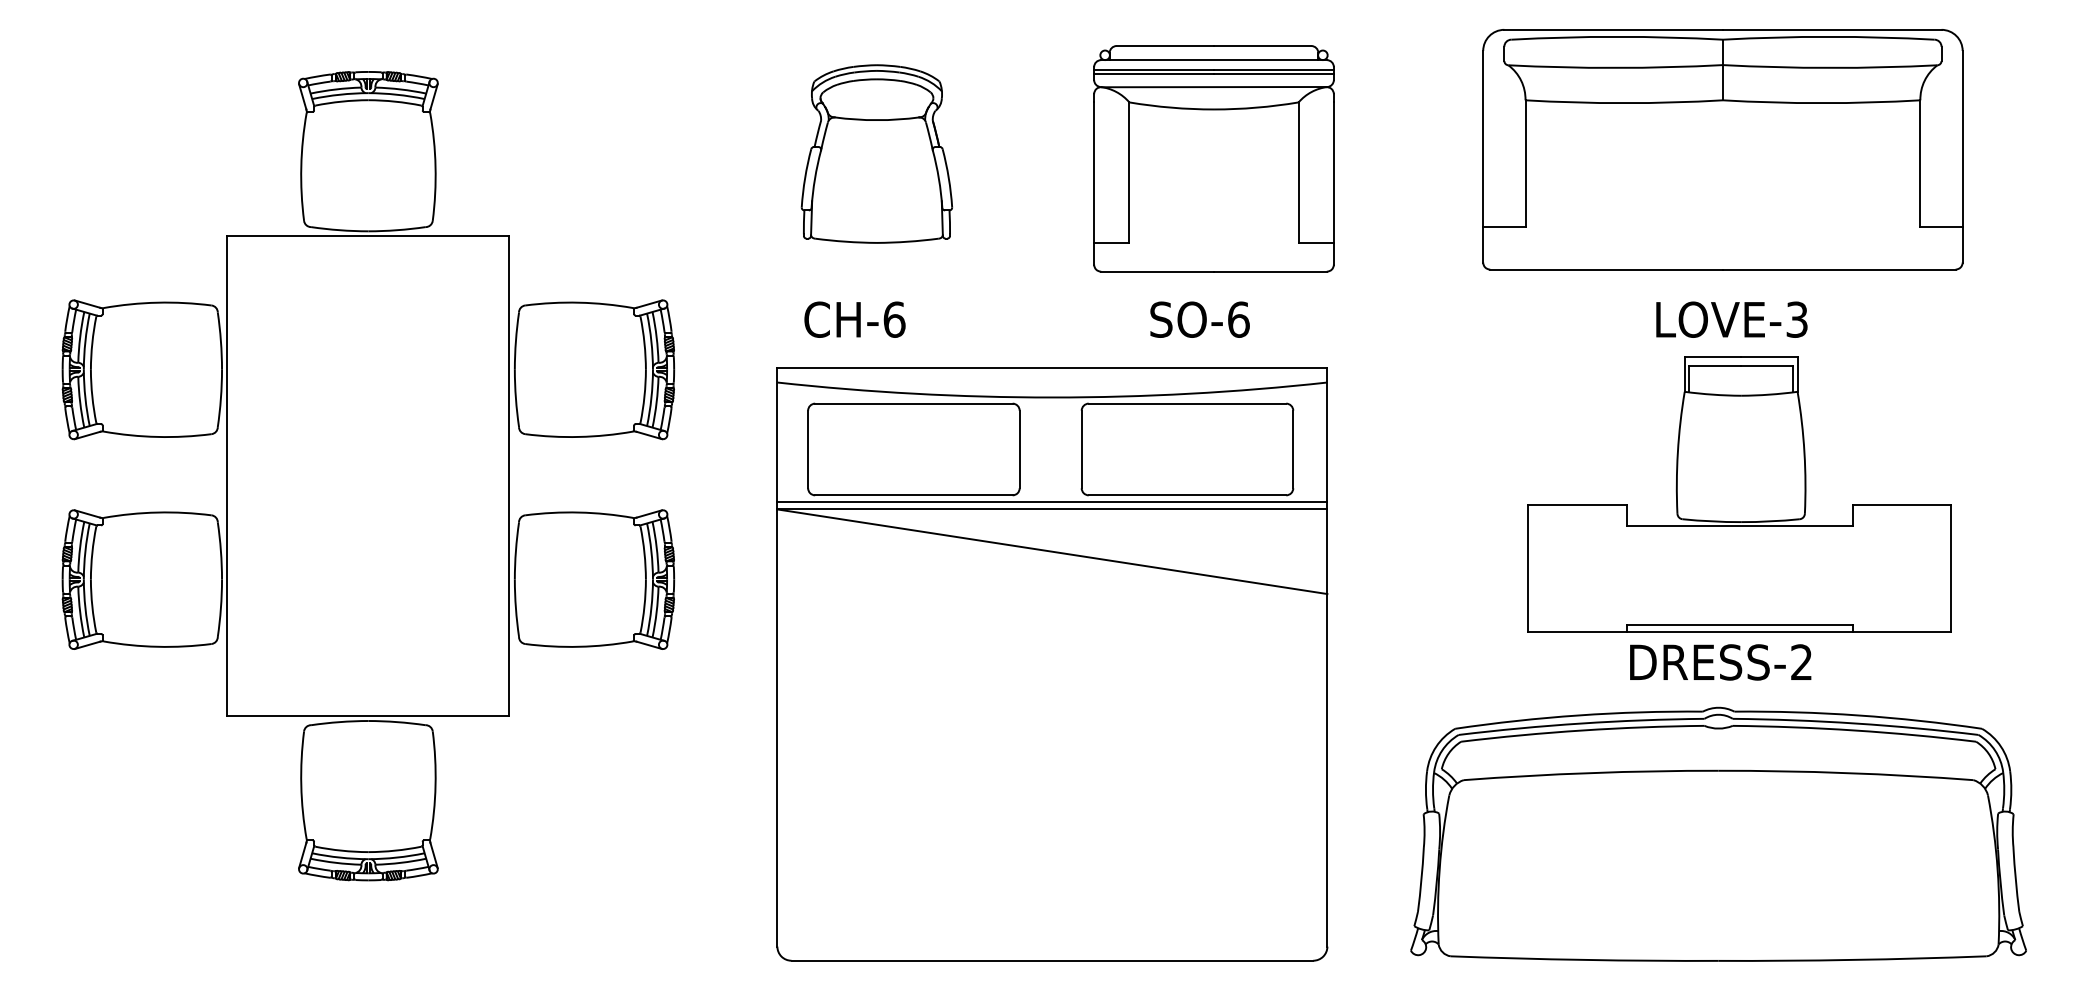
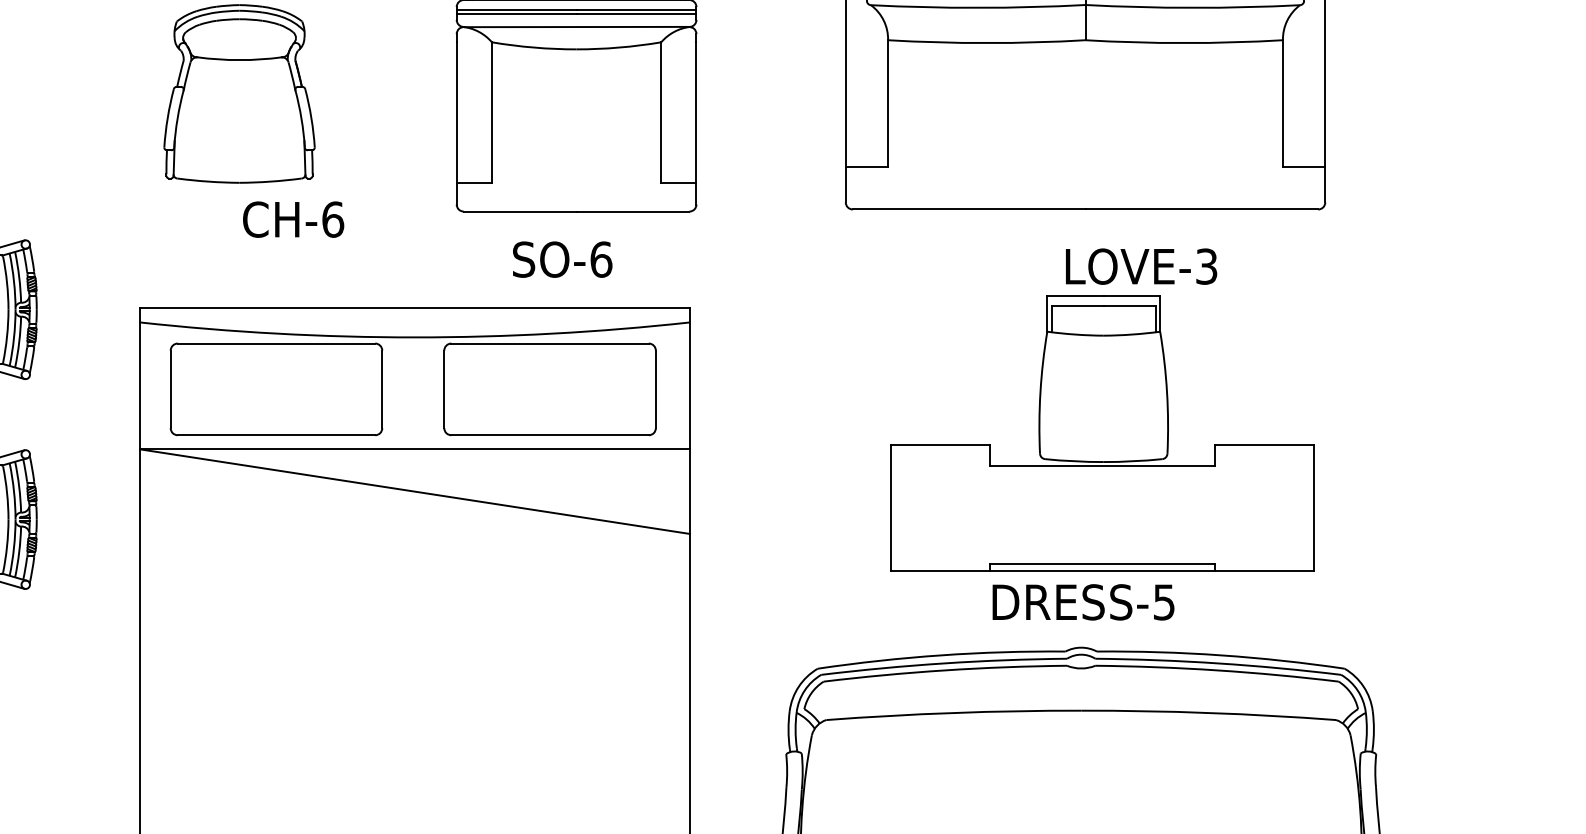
text: (854, 319) -> (293, 219), moved
text: (1731, 319) -> (1141, 266), moved
line: (1052, 502) -> (415, 442), removed
text: (1801, 662) -> (1164, 602), DRESS-2 -> DRESS-5

